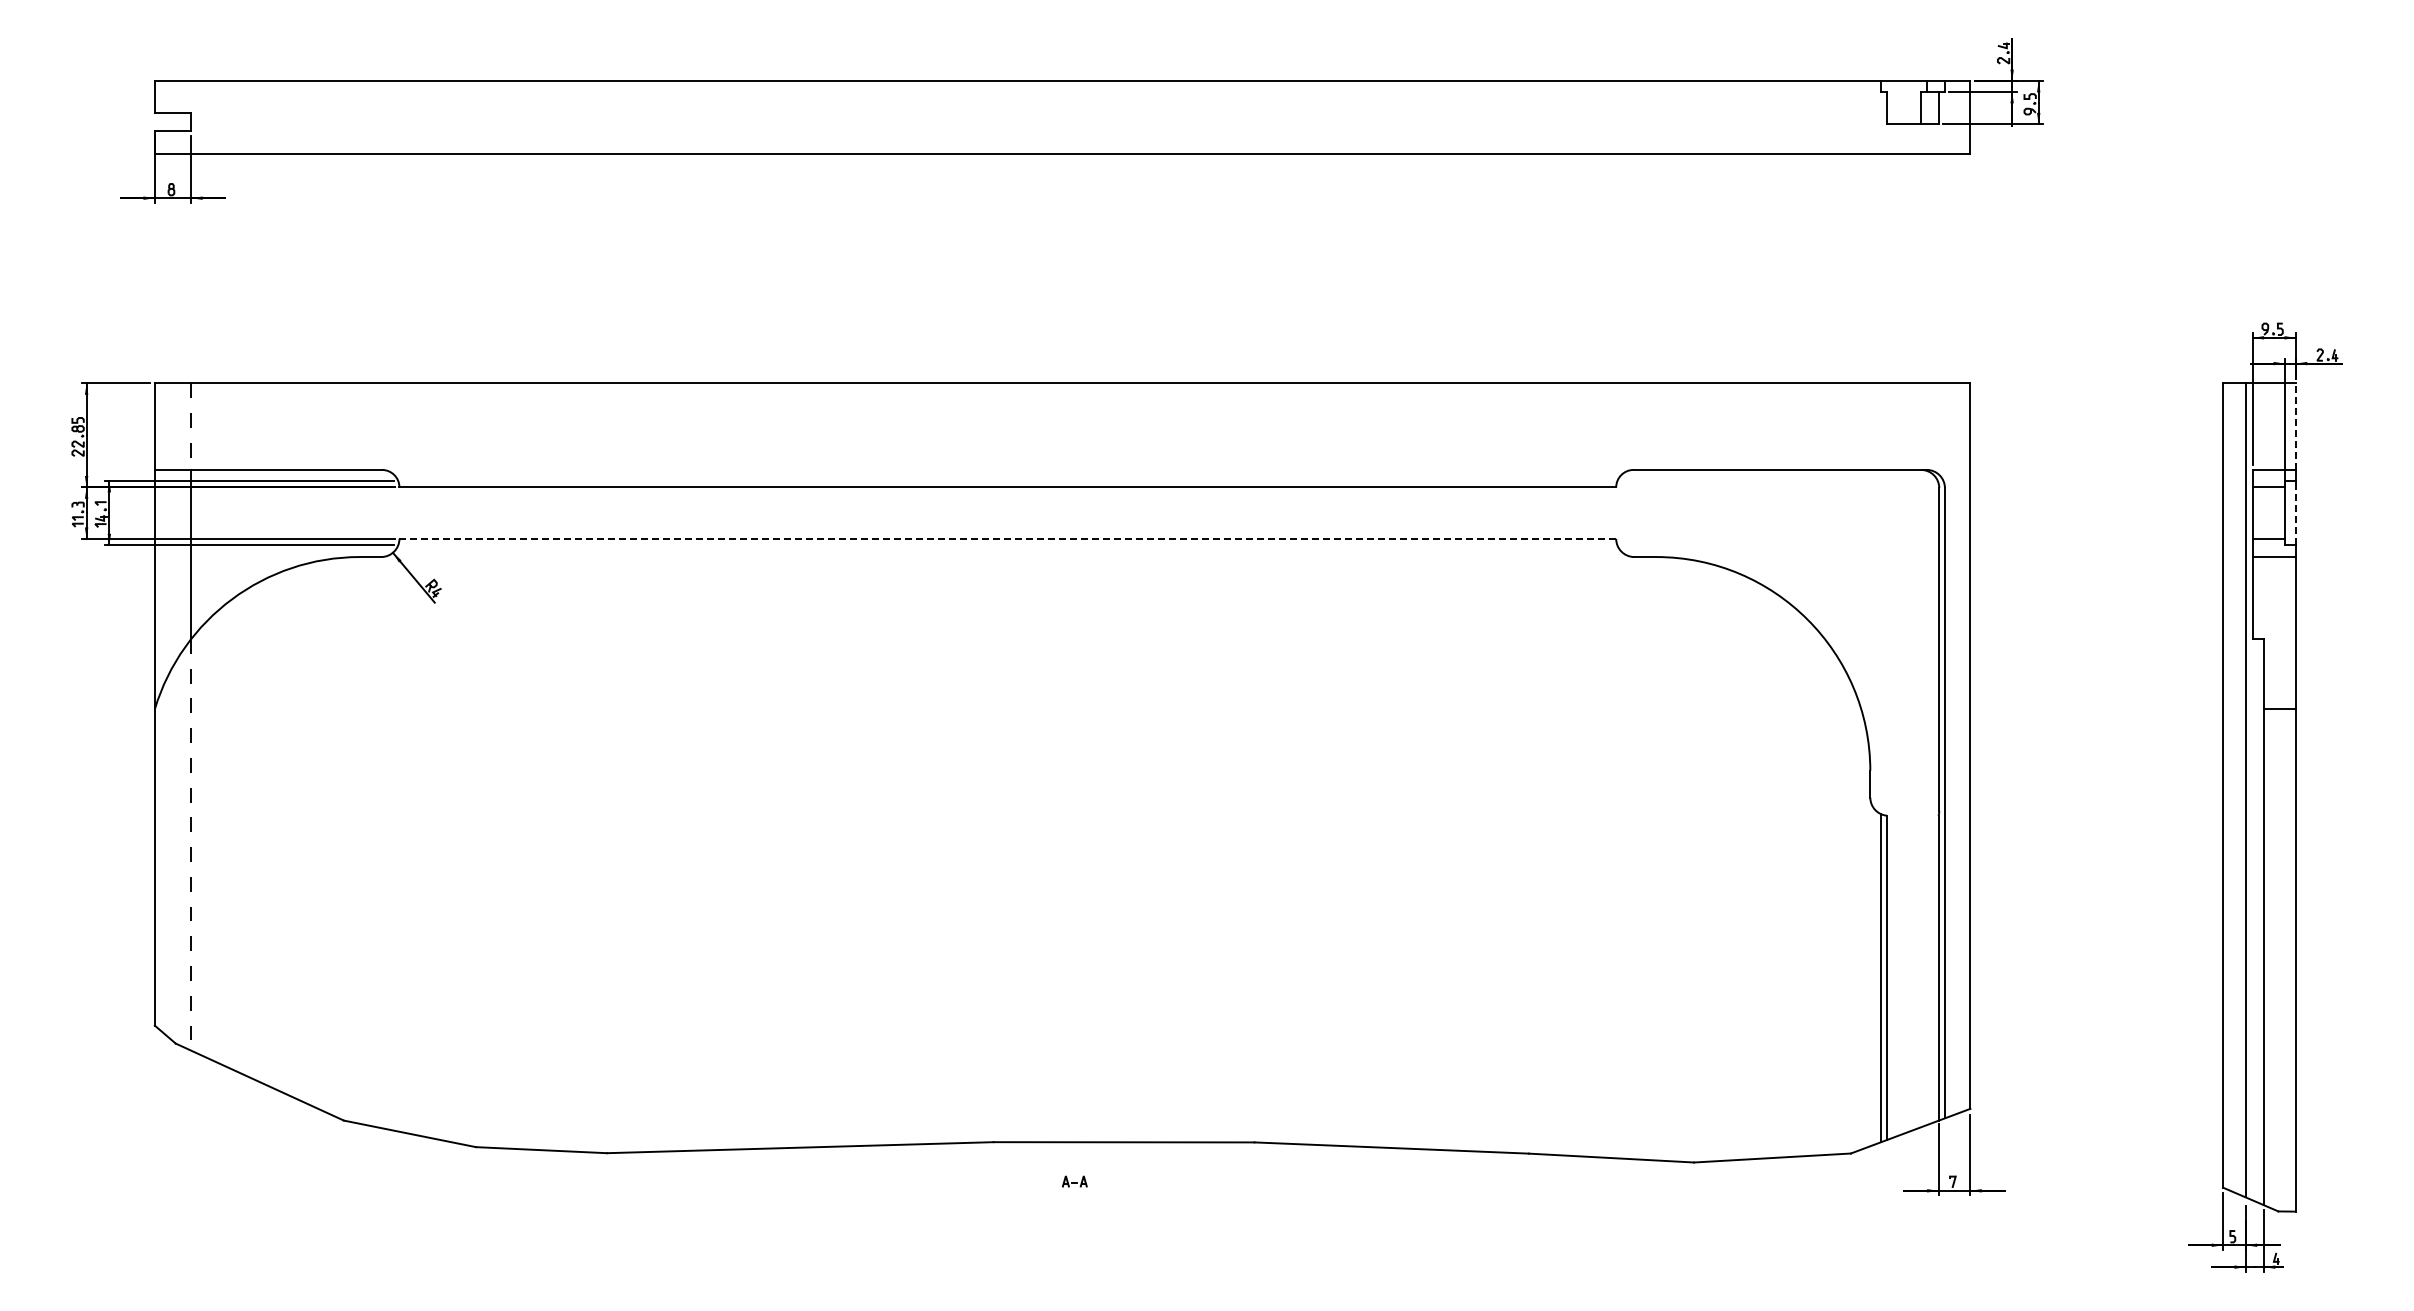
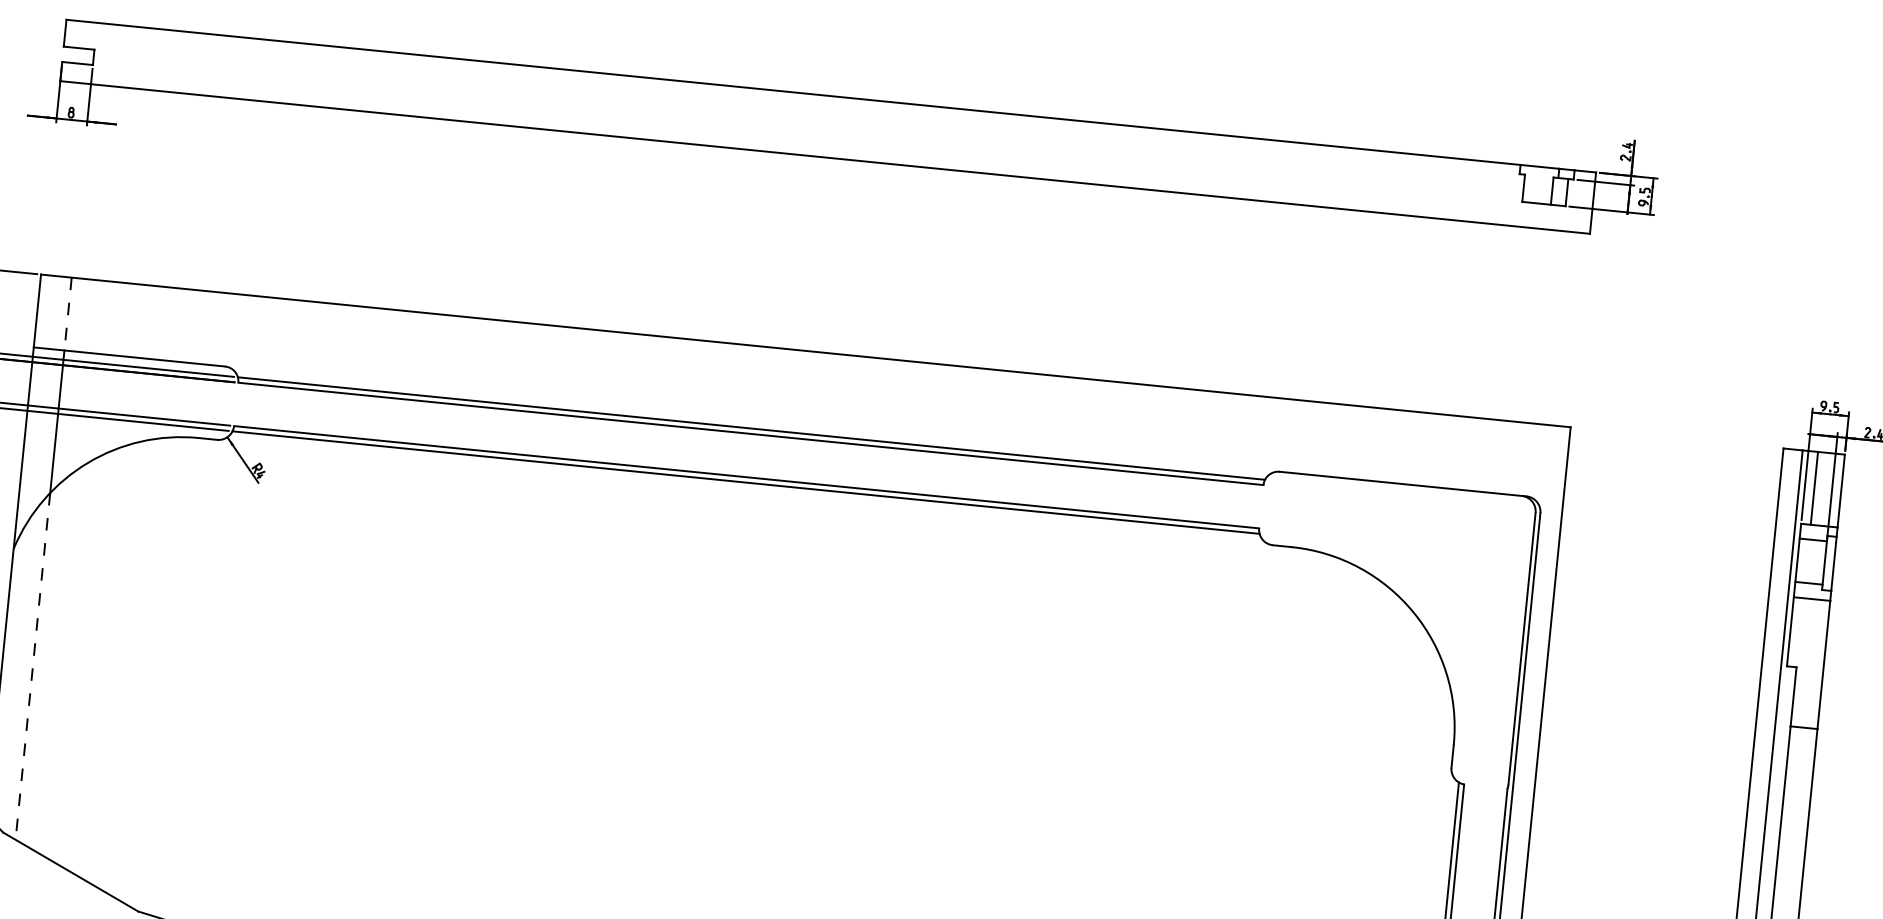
line: (2264, 426) -> (1814, 488), added
line: (2295, 426) -> (1840, 490), dashed -> solid
line: (1007, 481) -> (751, 428), added
line: (2295, 516) -> (1833, 566), dashed -> solid
line: (1008, 538) -> (747, 476), dashed -> solid
line: (1007, 545) -> (745, 482), added

